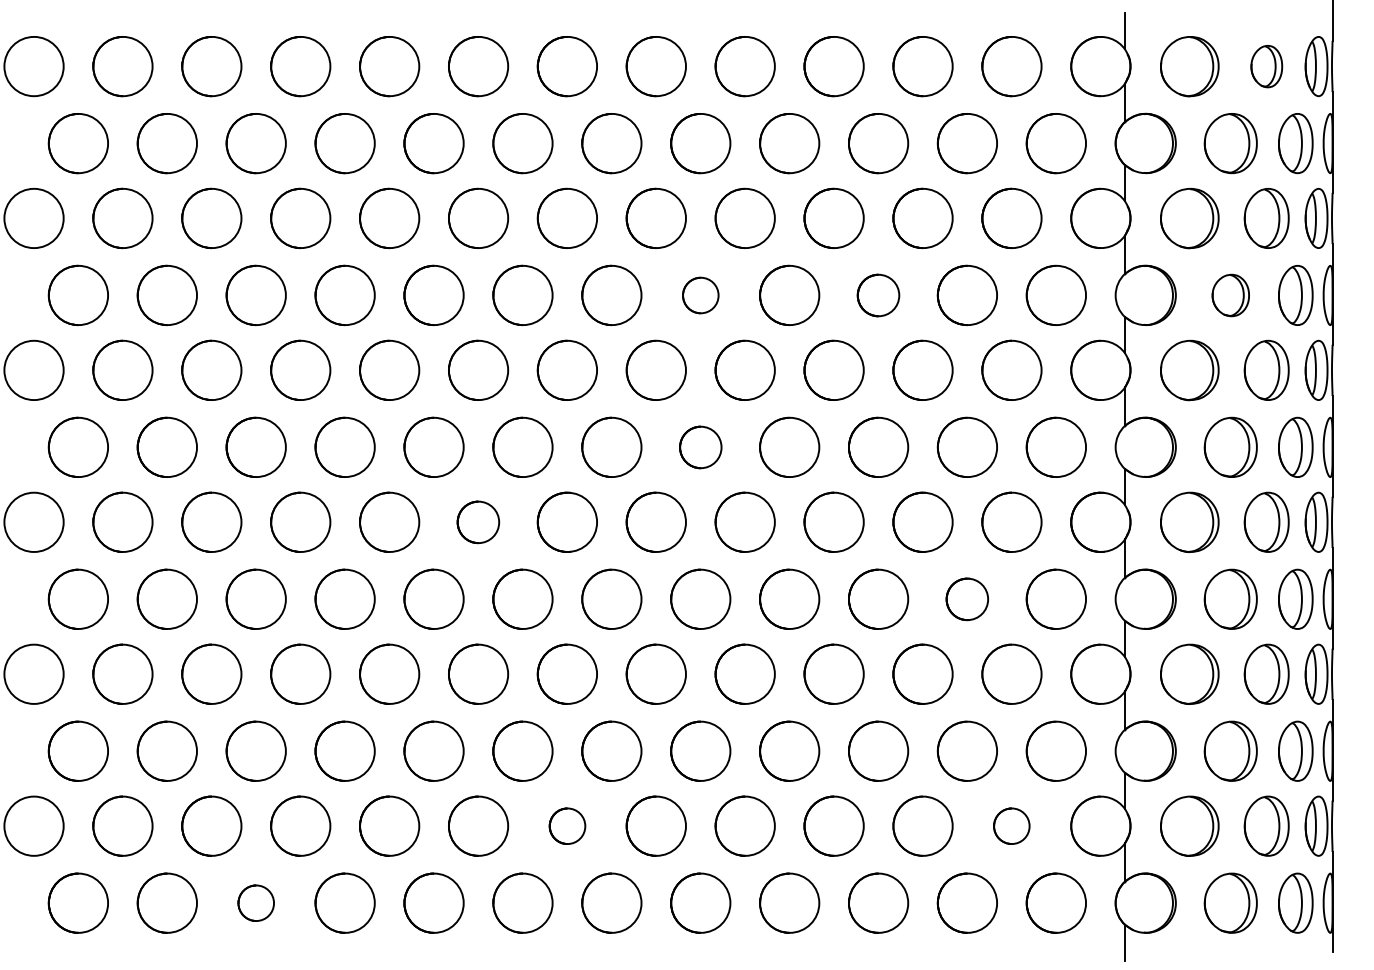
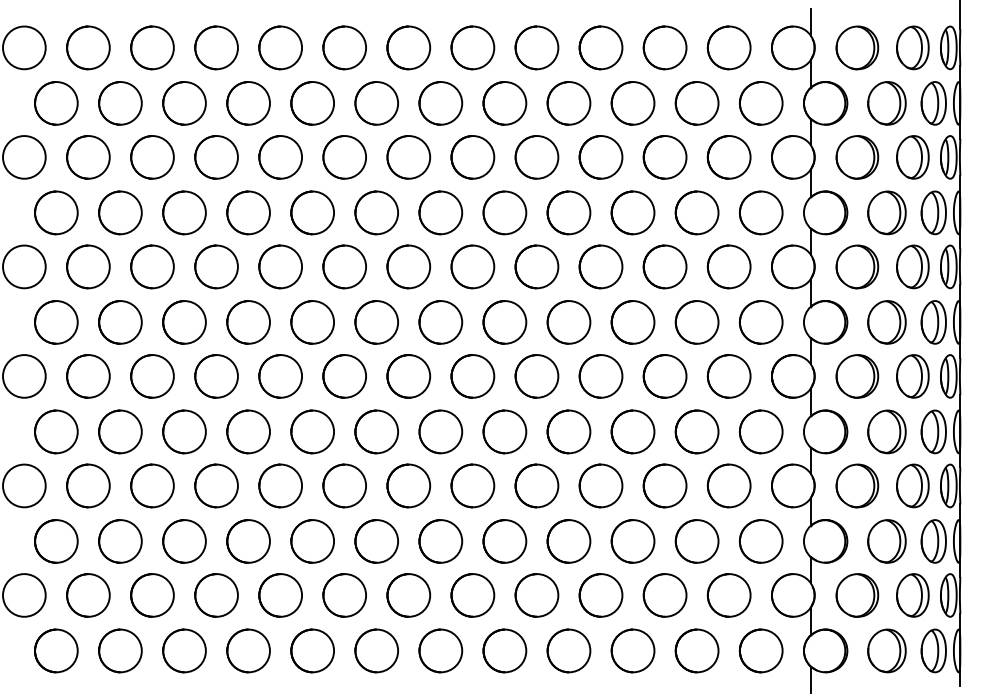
part: (1266, 66) -> (912, 47), size x1.43
part: (700, 294) -> (504, 212), size x1.67
part: (877, 294) -> (632, 212), size x1.43
part: (1230, 294) -> (886, 212), size x1.43
part: (700, 447) -> (504, 322), size x1.43
circle: (478, 522) -> (344, 376), size x1.43
part: (966, 598) -> (696, 431), size x1.43
part: (566, 826) -> (408, 595), size x1.67
part: (1010, 826) -> (728, 595), size x1.67
part: (256, 902) -> (184, 650), size x1.67

